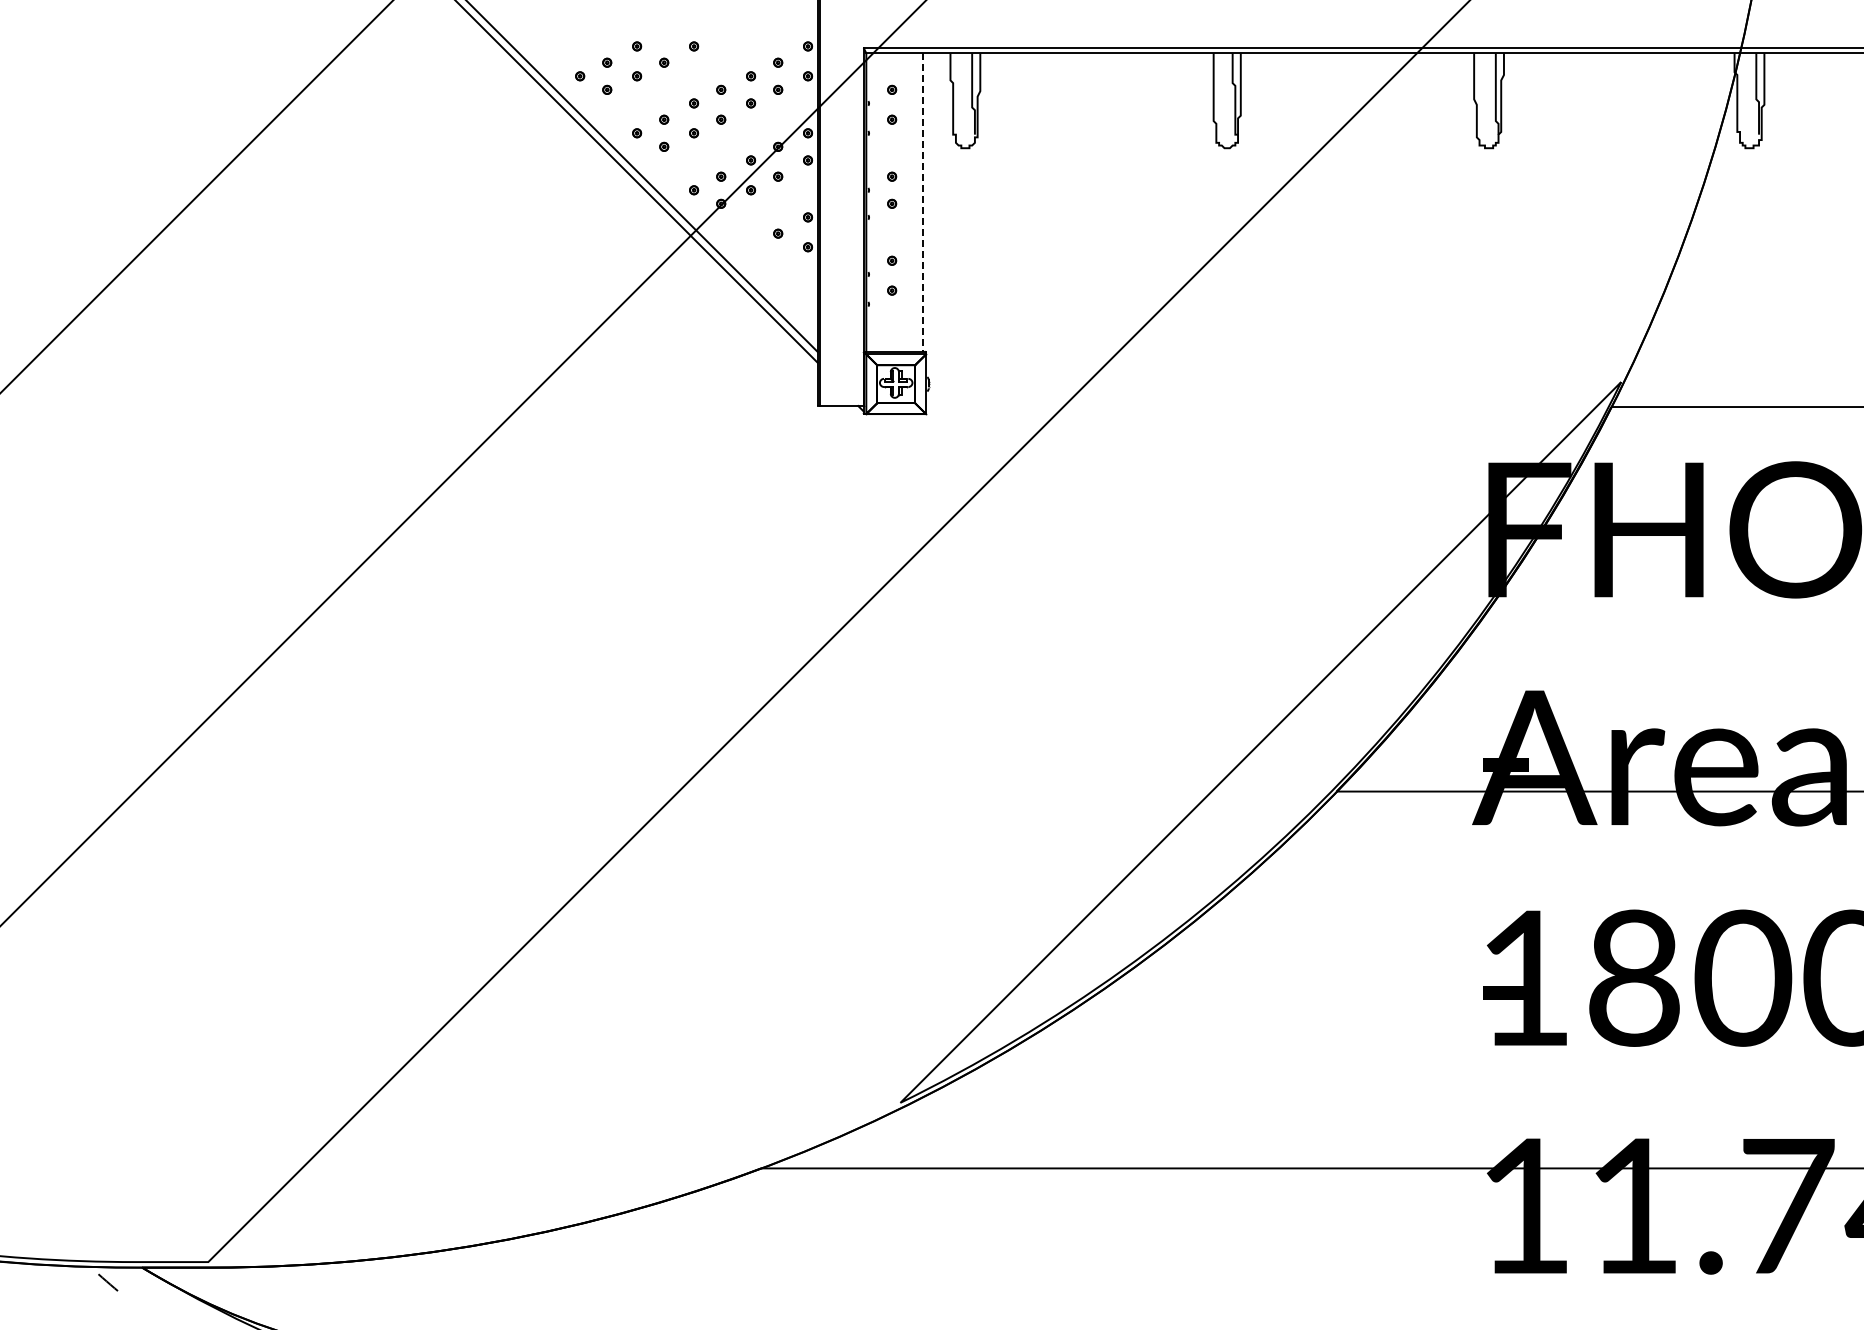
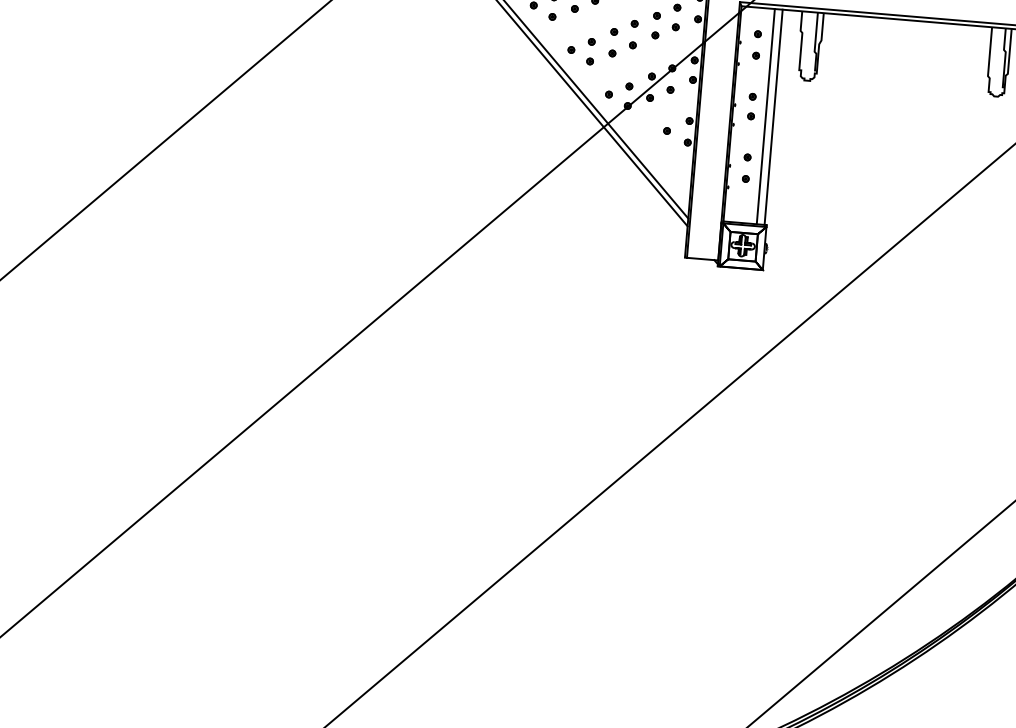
line: (912, 202) -> (765, 116), added
line: (923, 203) -> (773, 118), dashed -> solid

